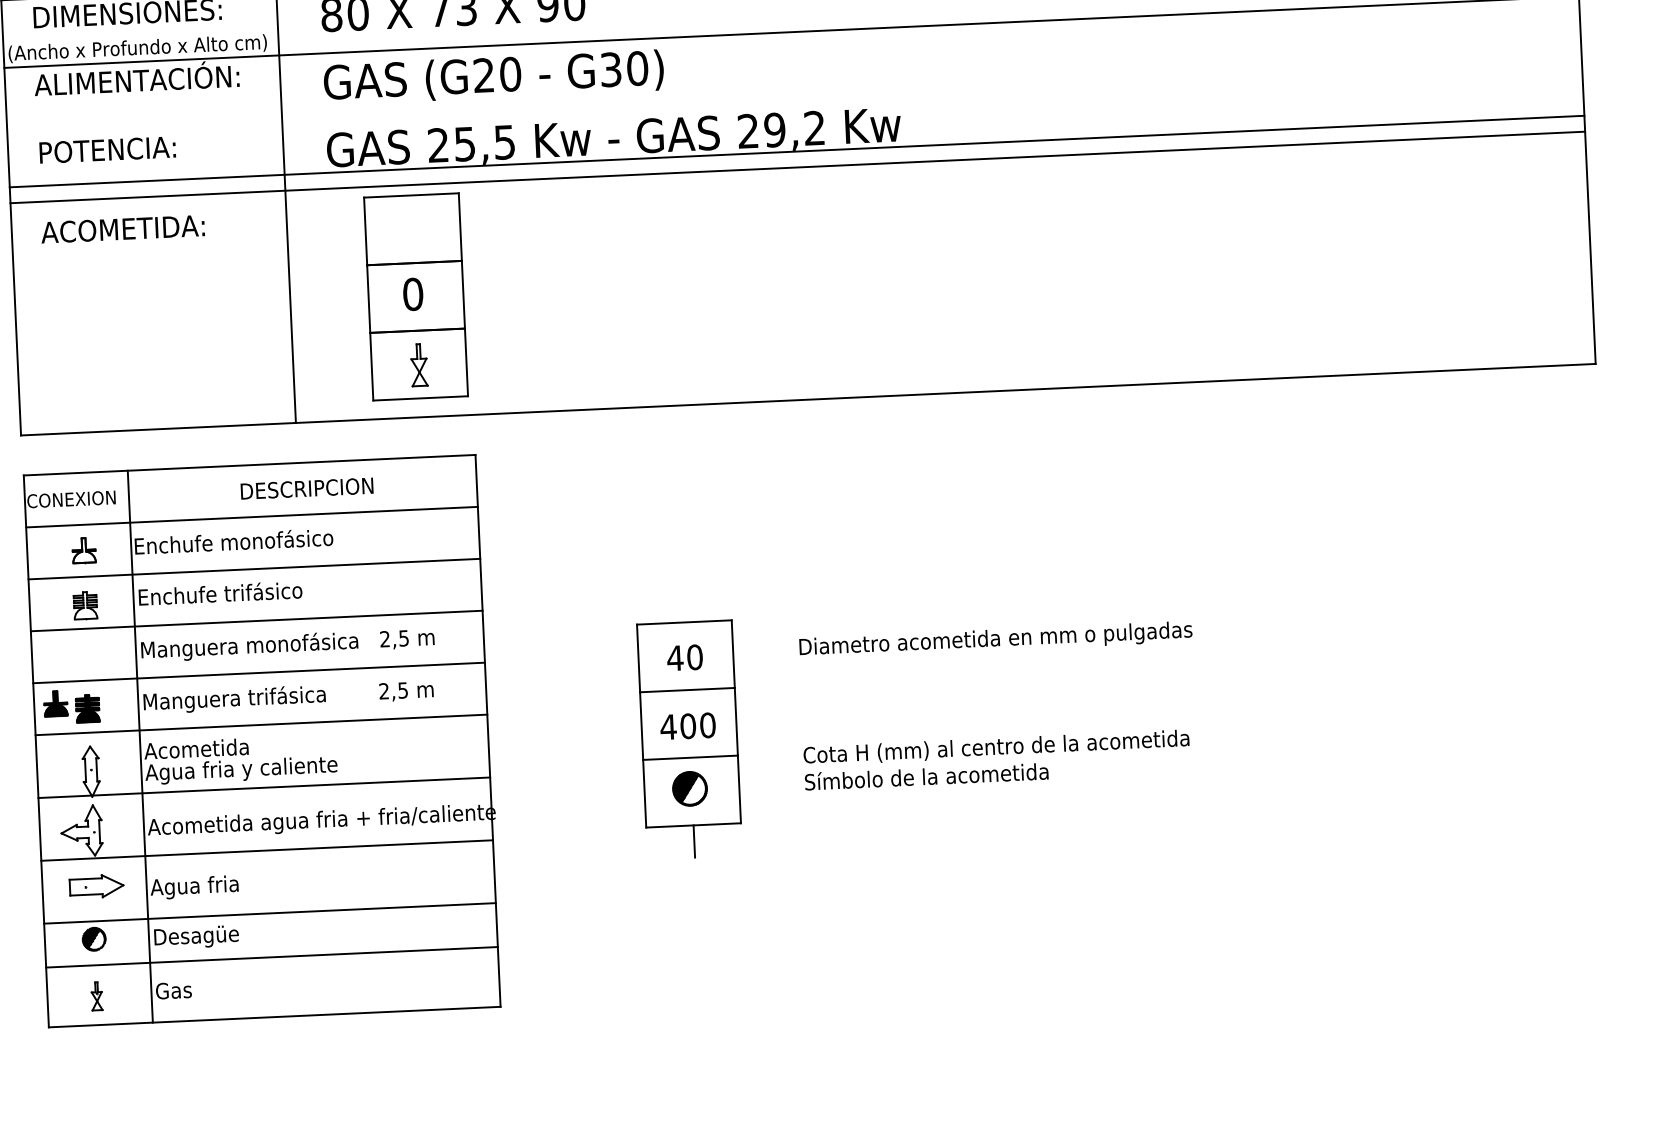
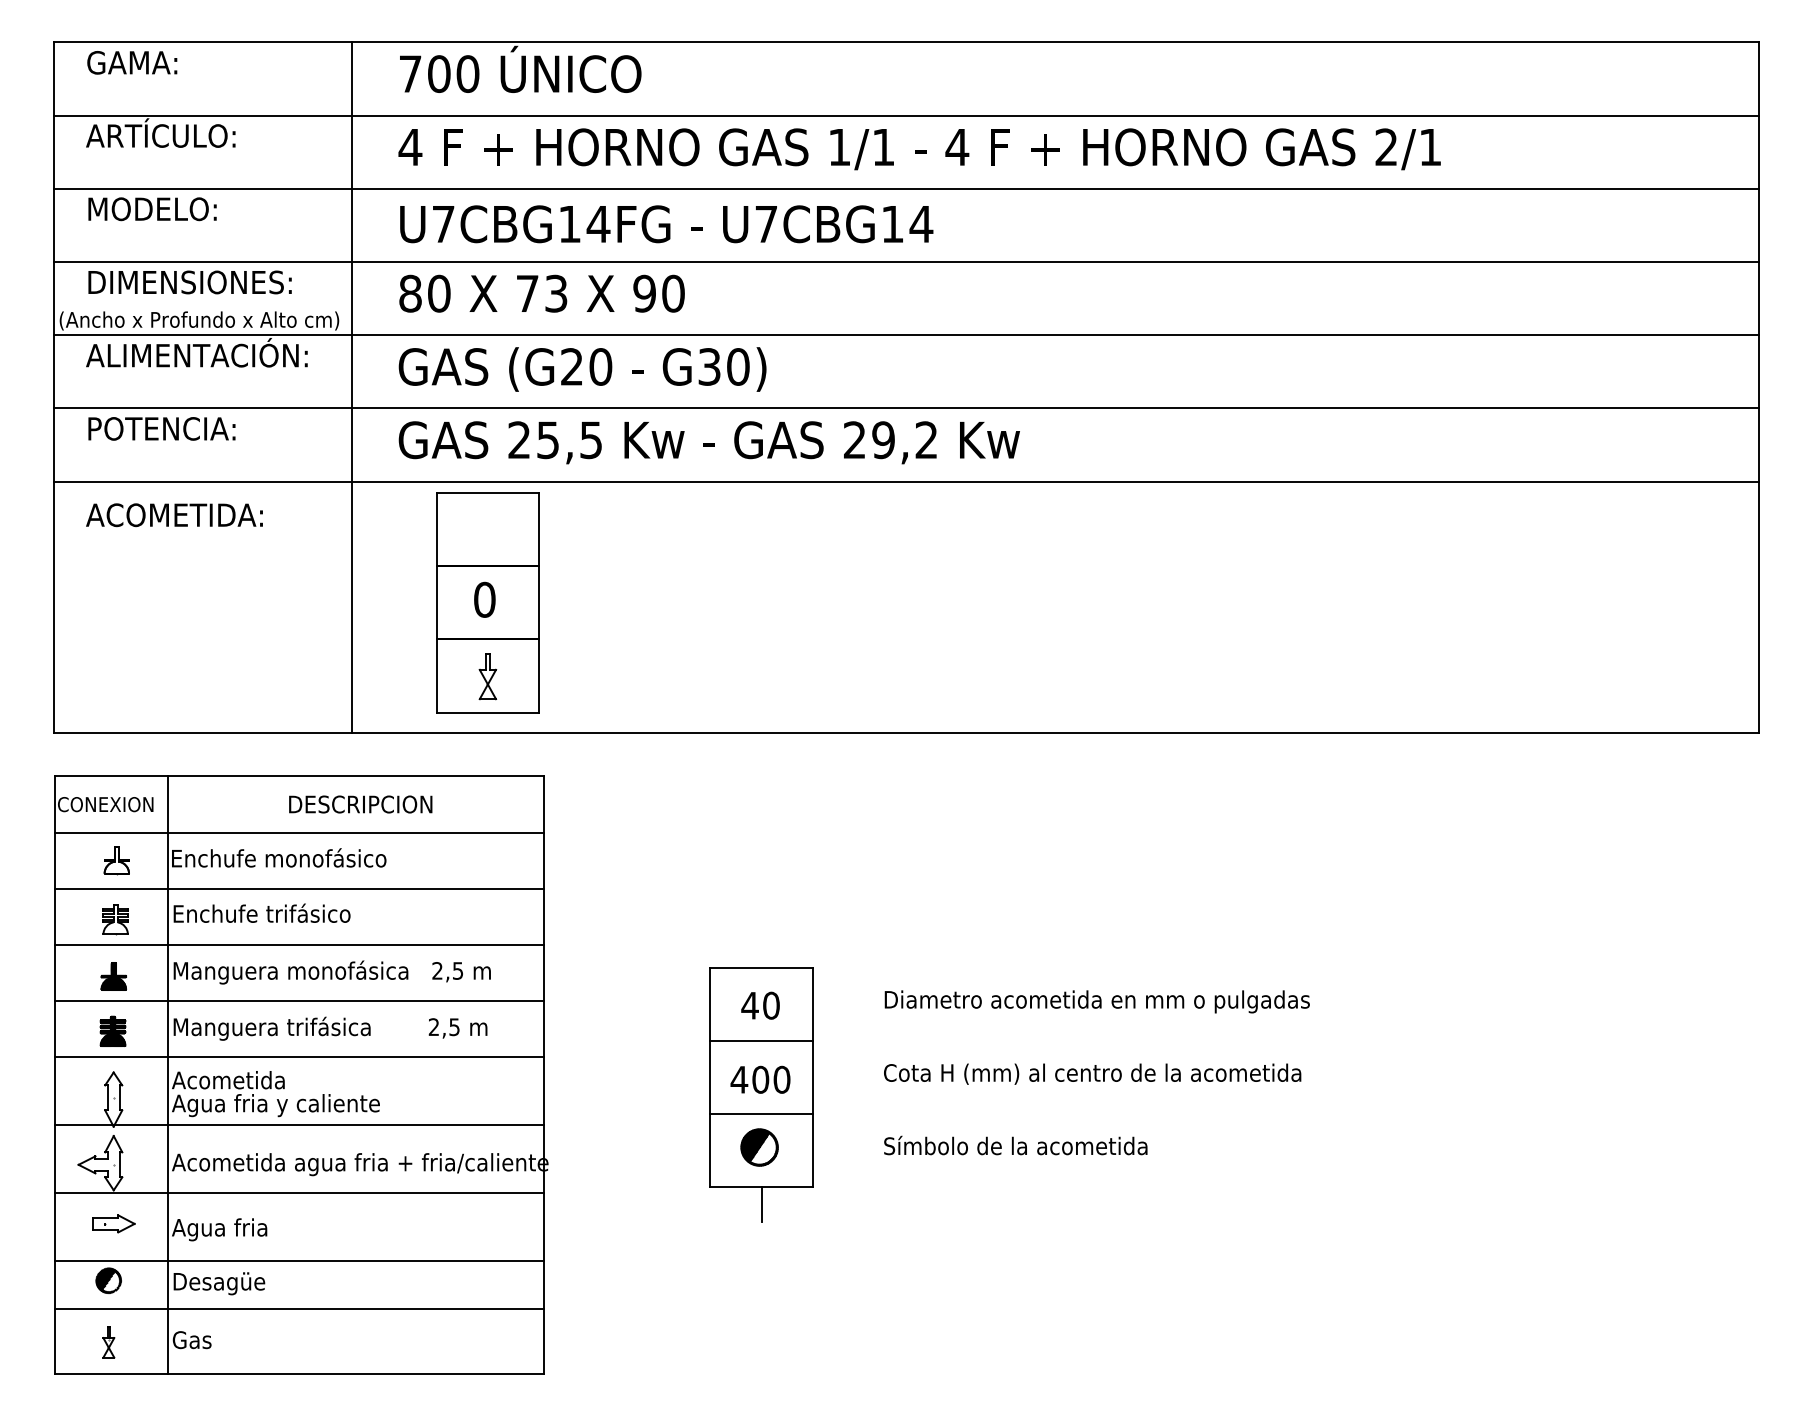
line: (797, 151) -> (906, 408), moved
part: (55, 703) -> (113, 976), moved
text: (996, 747) -> (1092, 1073), moved
part: (96, 886) -> (113, 1223), size x0.71

